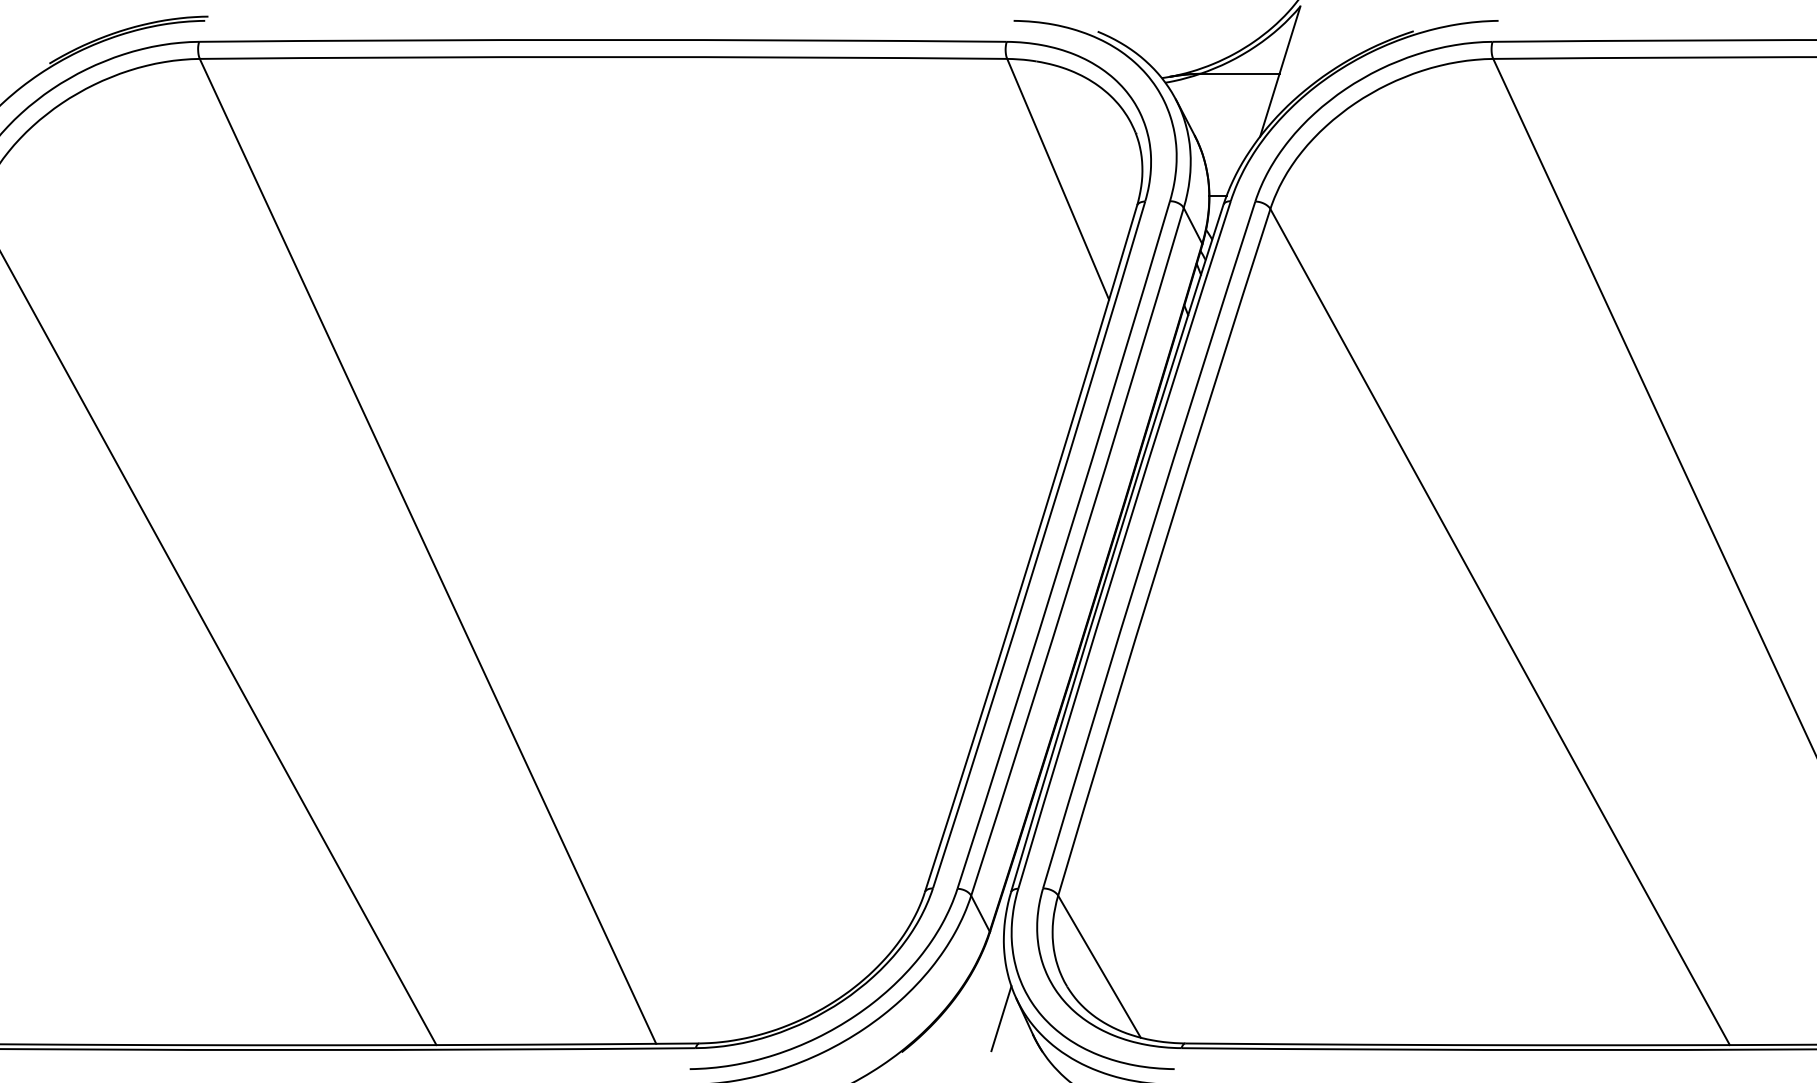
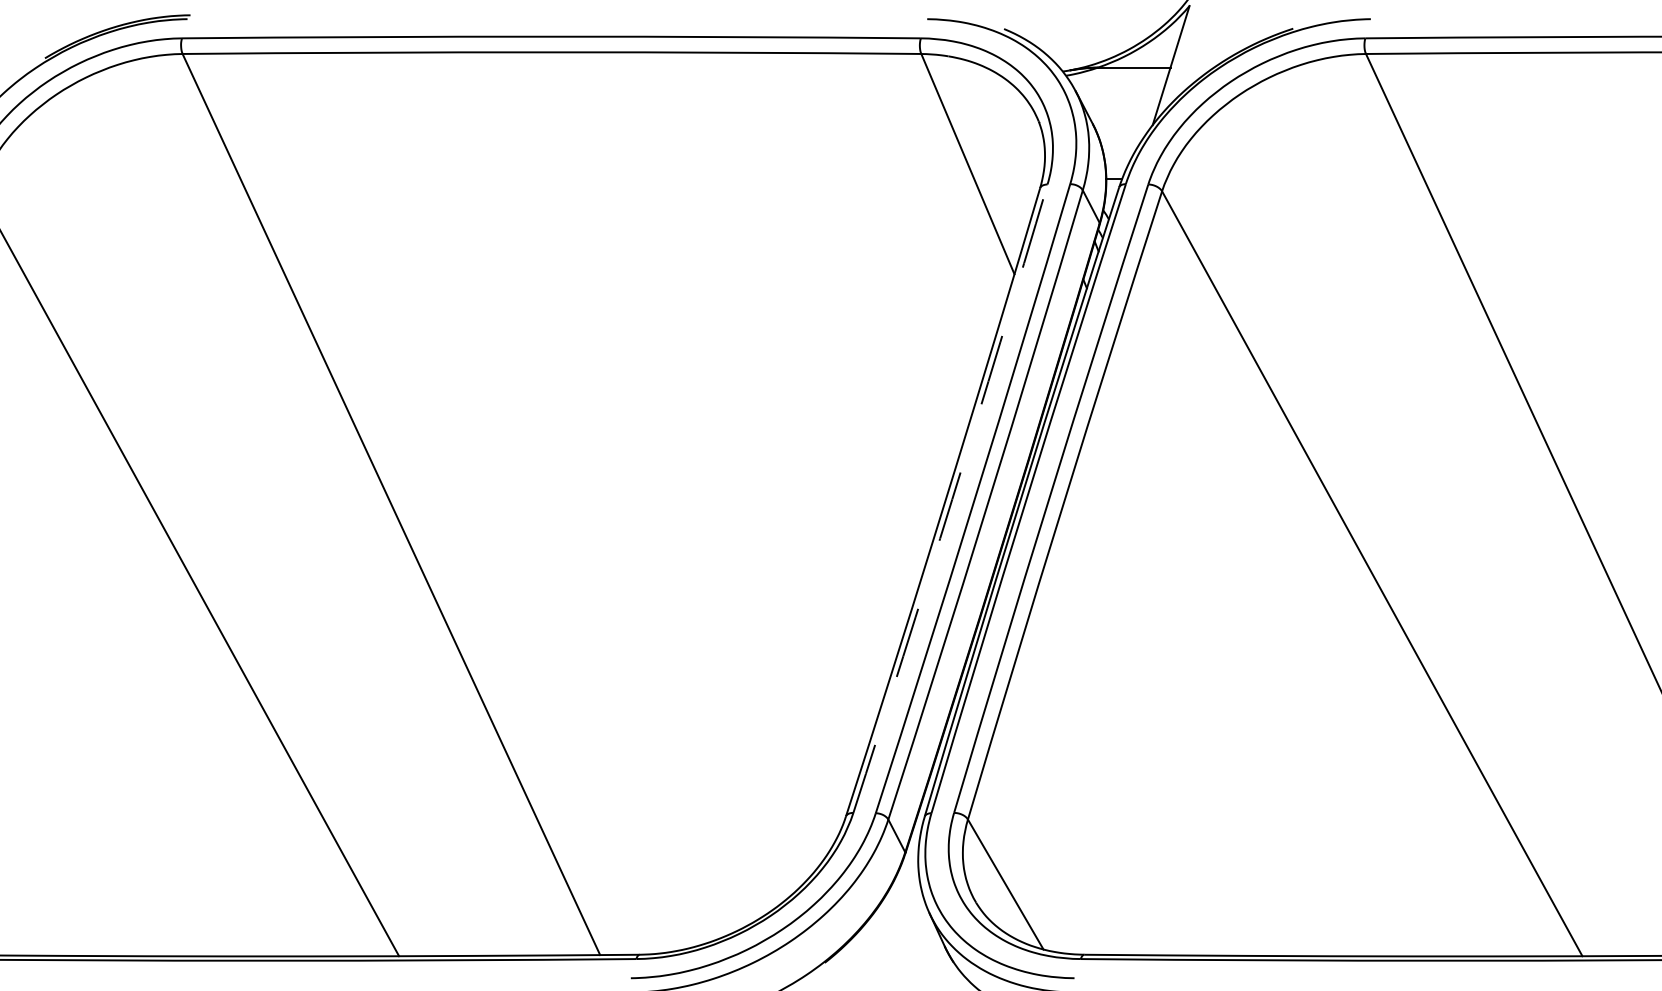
arc: (1041, 545) -> (952, 499), solid -> dashed
line: (1001, 1018) -> (916, 931), removed

